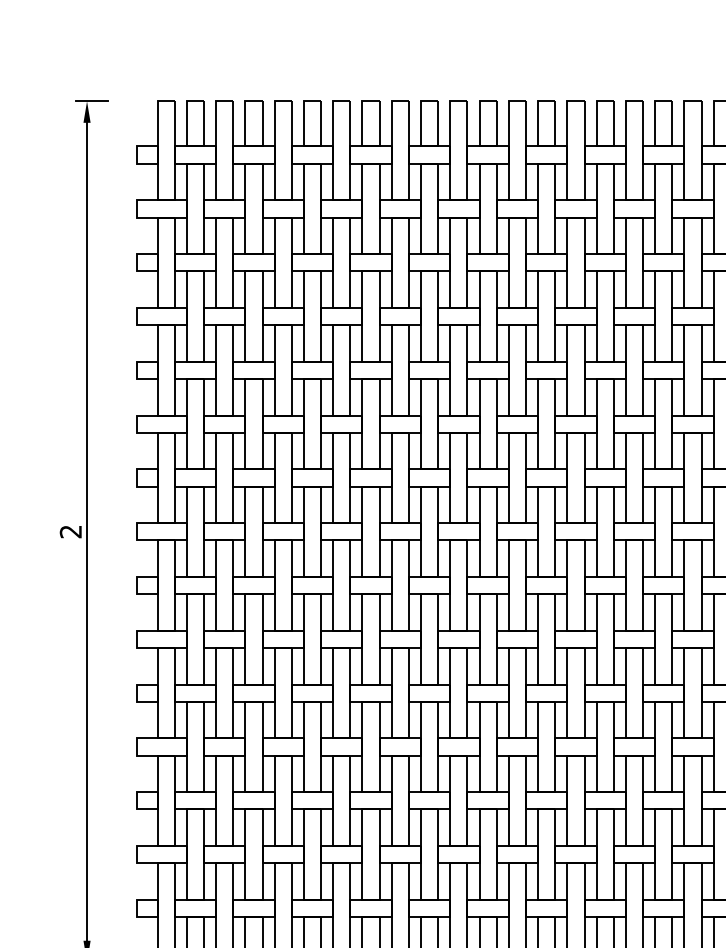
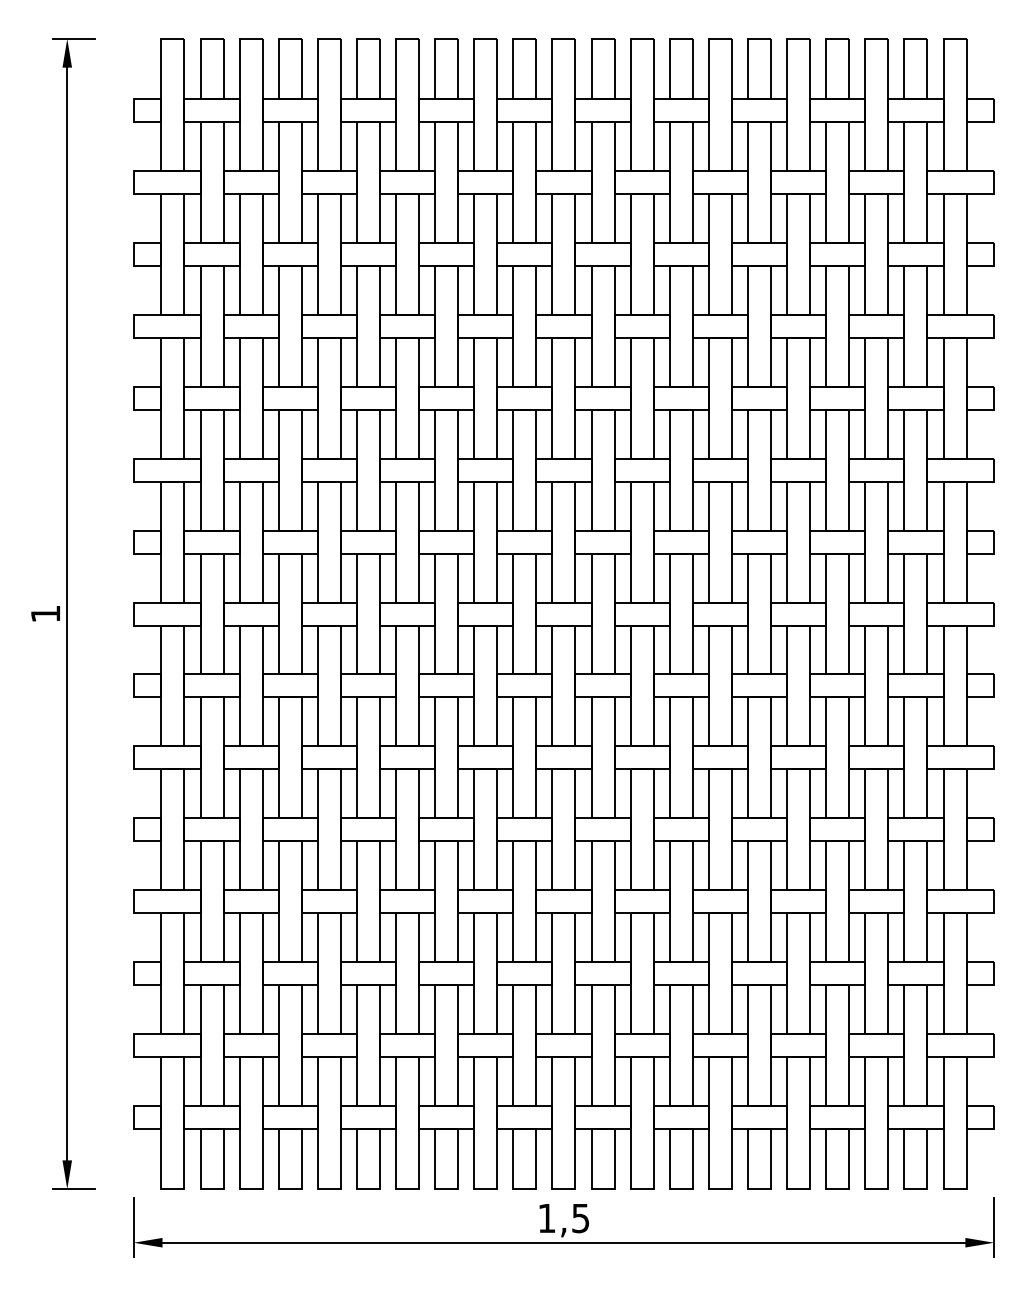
text: (70, 532) -> (44, 614), 2 -> 1

